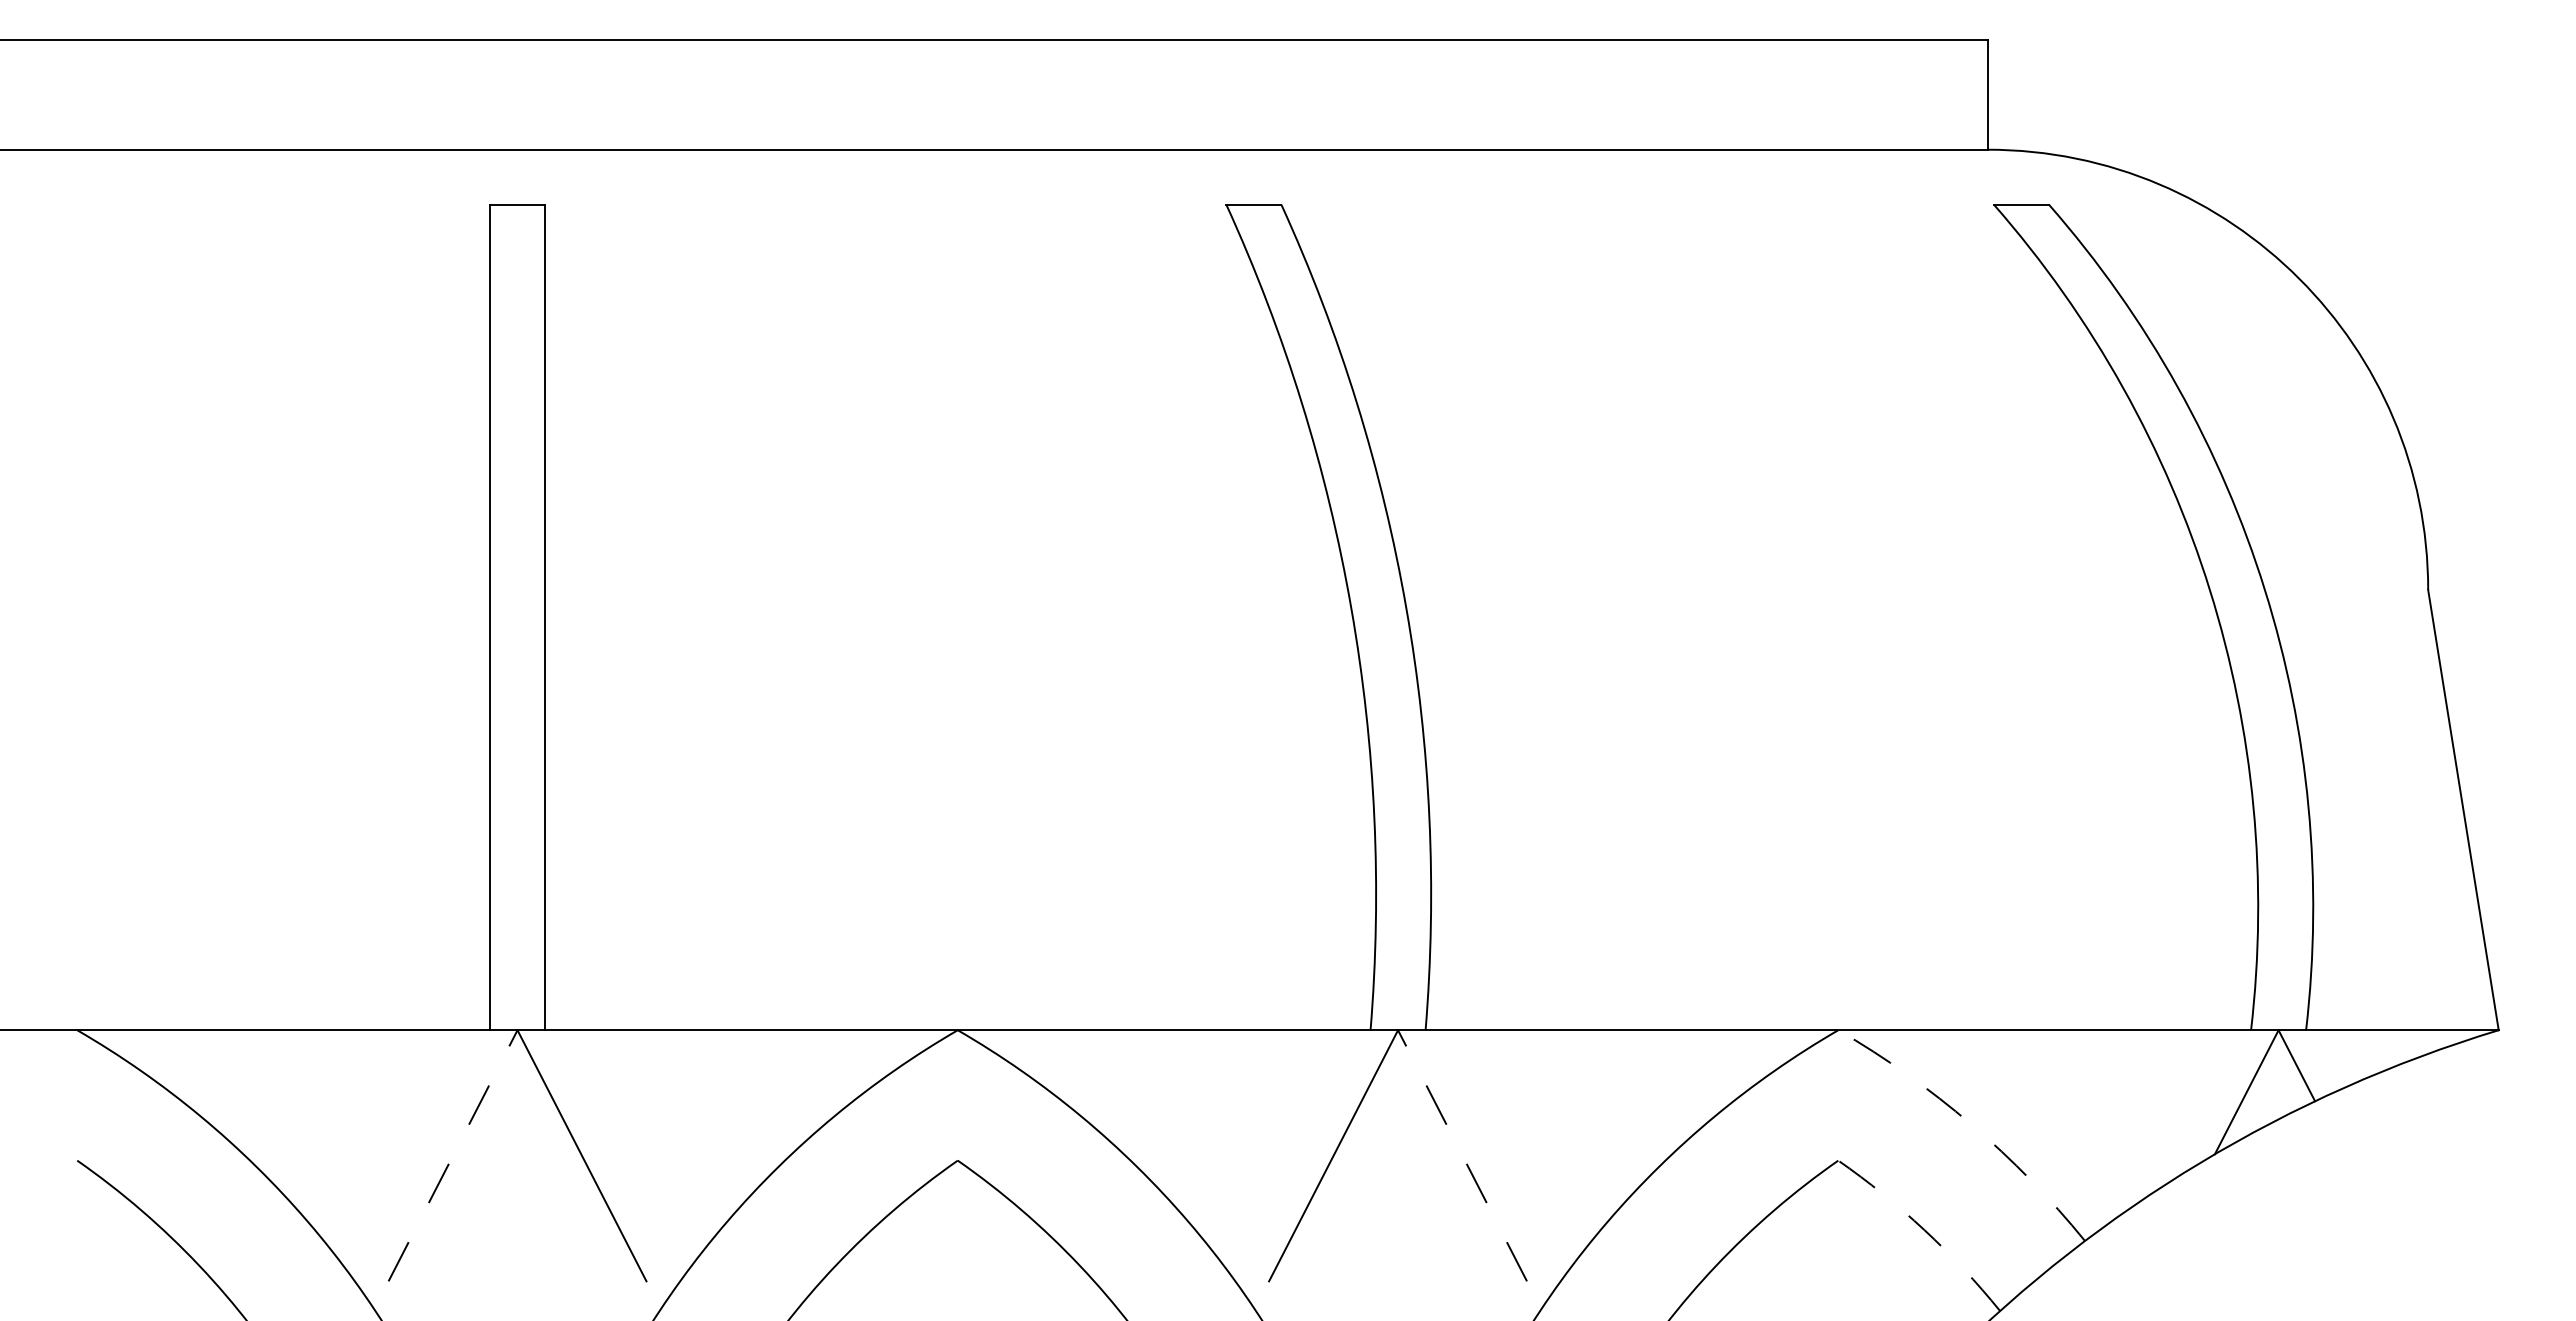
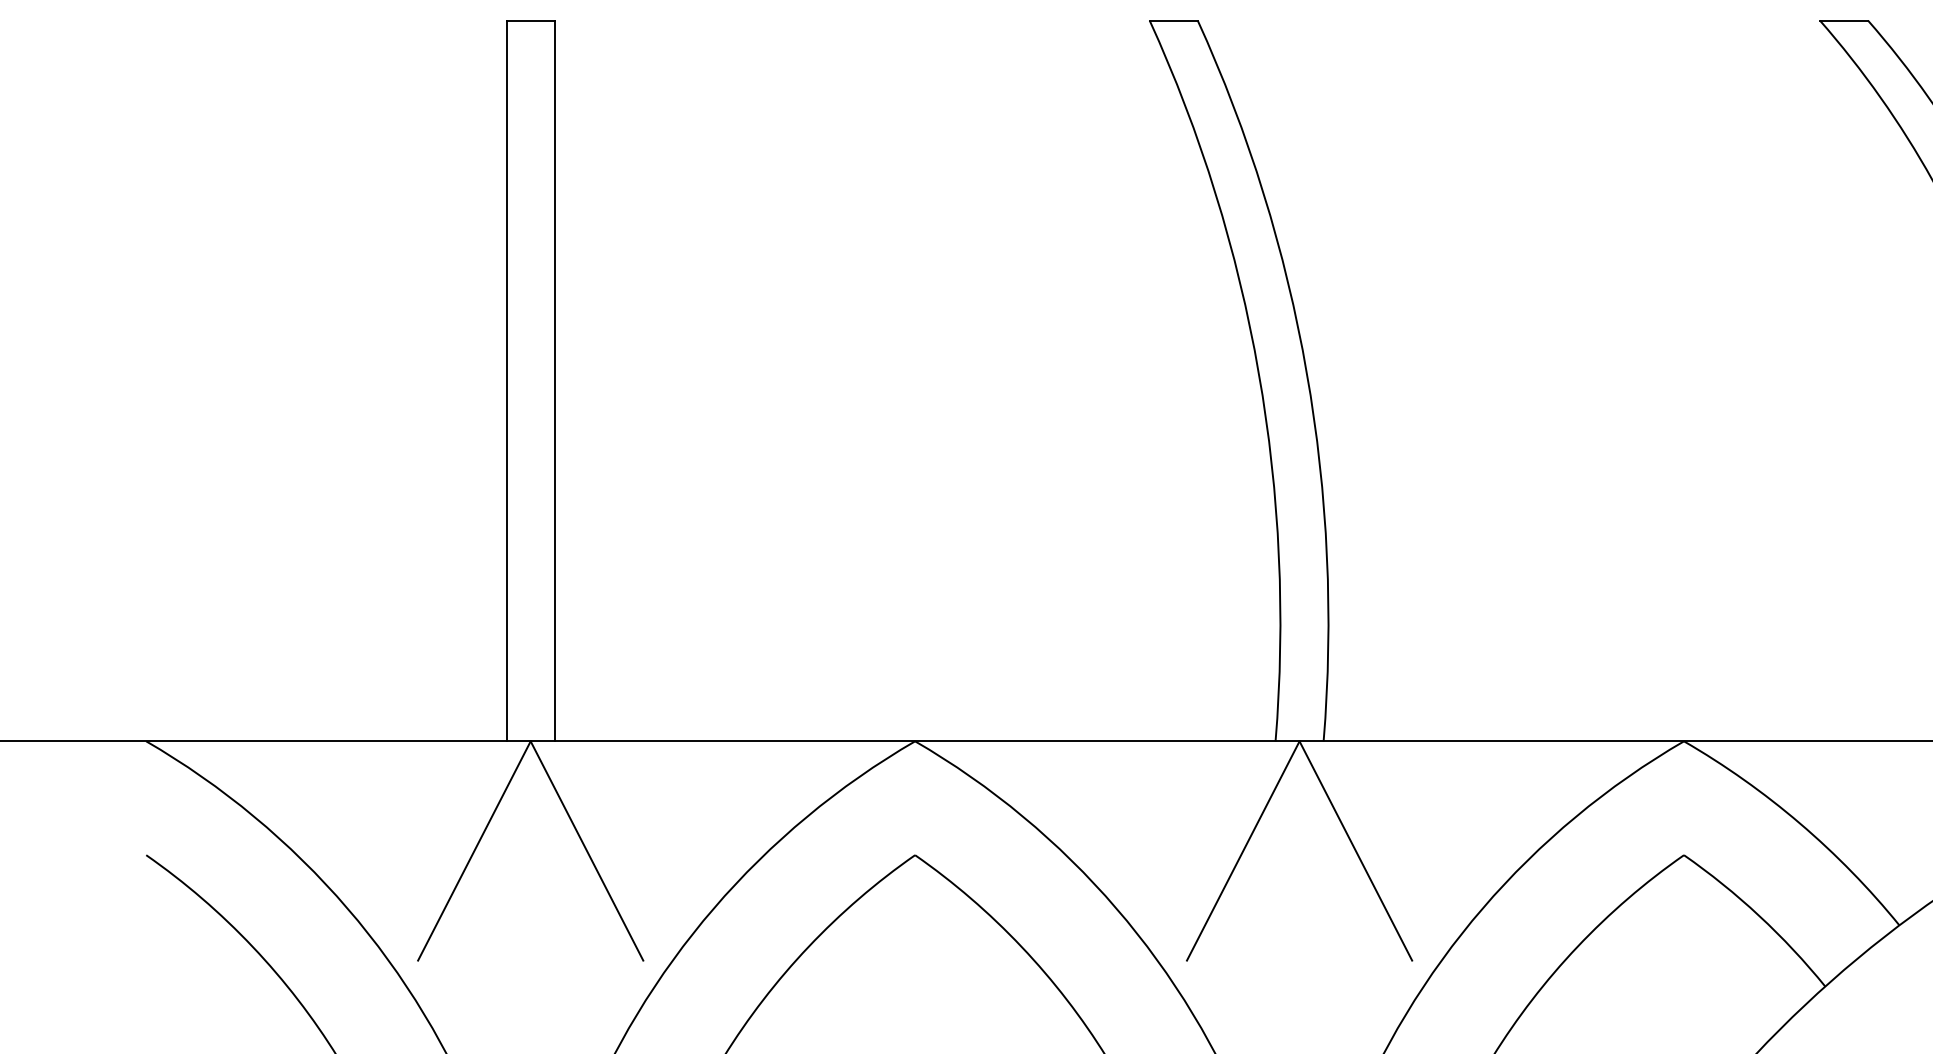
arc: (1971, 1124) -> (1800, 823), dashed -> solid
line: (453, 1155) -> (474, 850), dashed -> solid
line: (1462, 1155) -> (1355, 850), dashed -> solid
arc: (1924, 1230) -> (1759, 916), dashed -> solid

